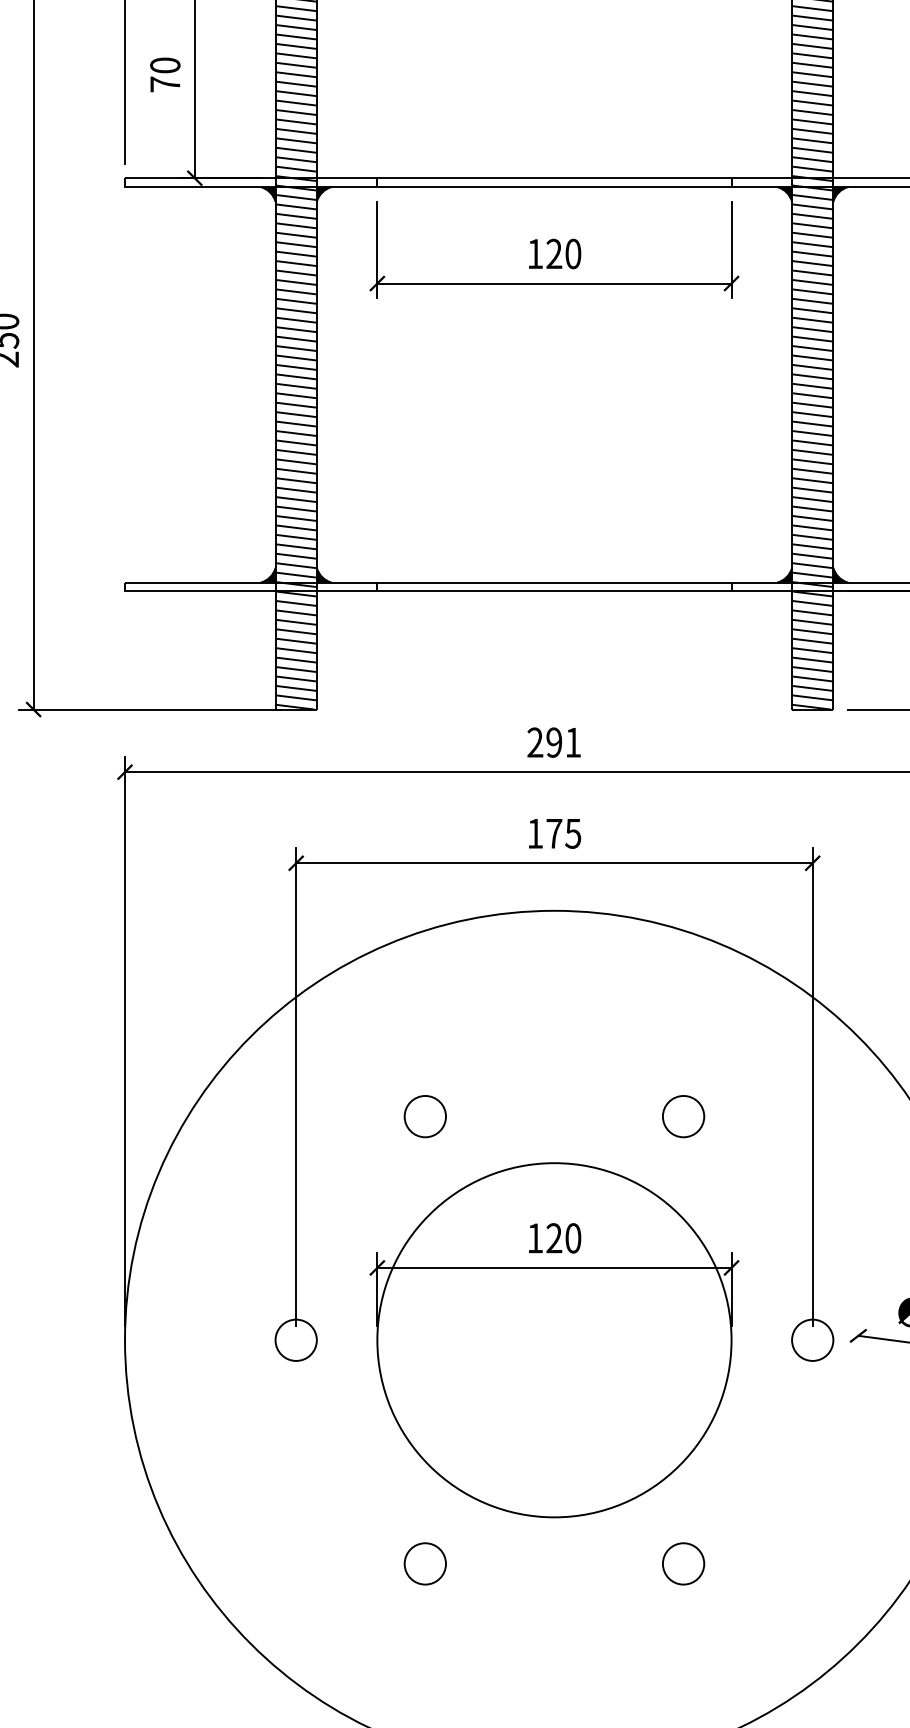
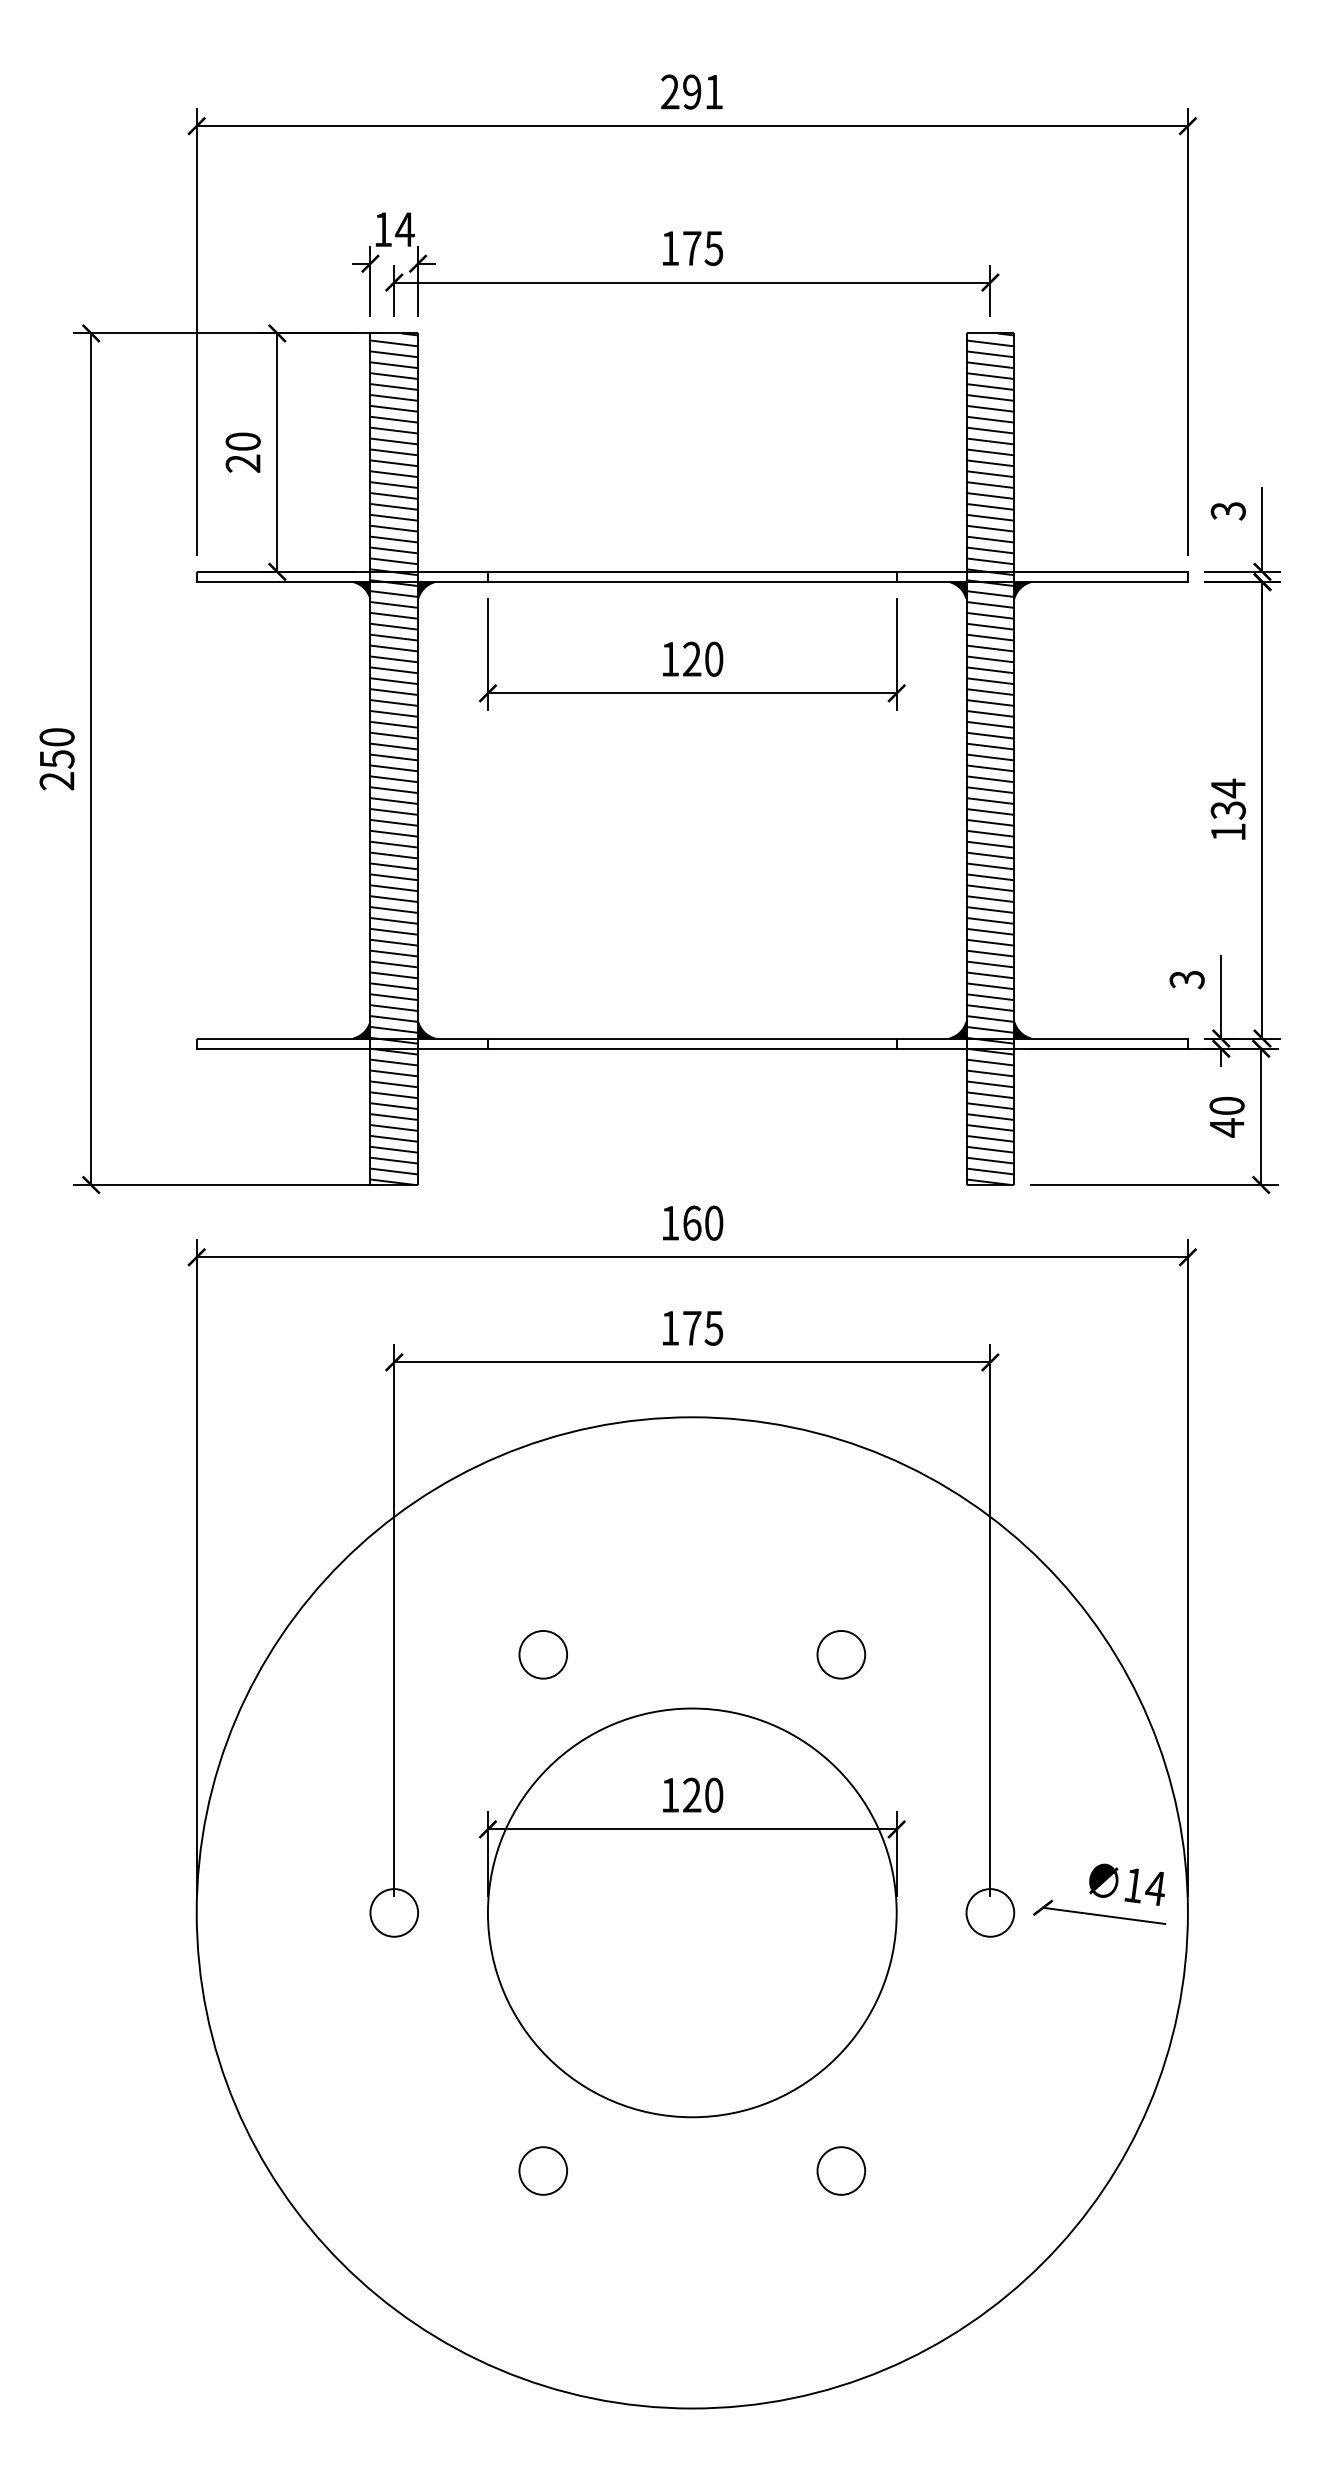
text: (164, 84) -> (242, 463), 70 -> 20
text: (554, 742) -> (692, 1222), 291 -> 160

